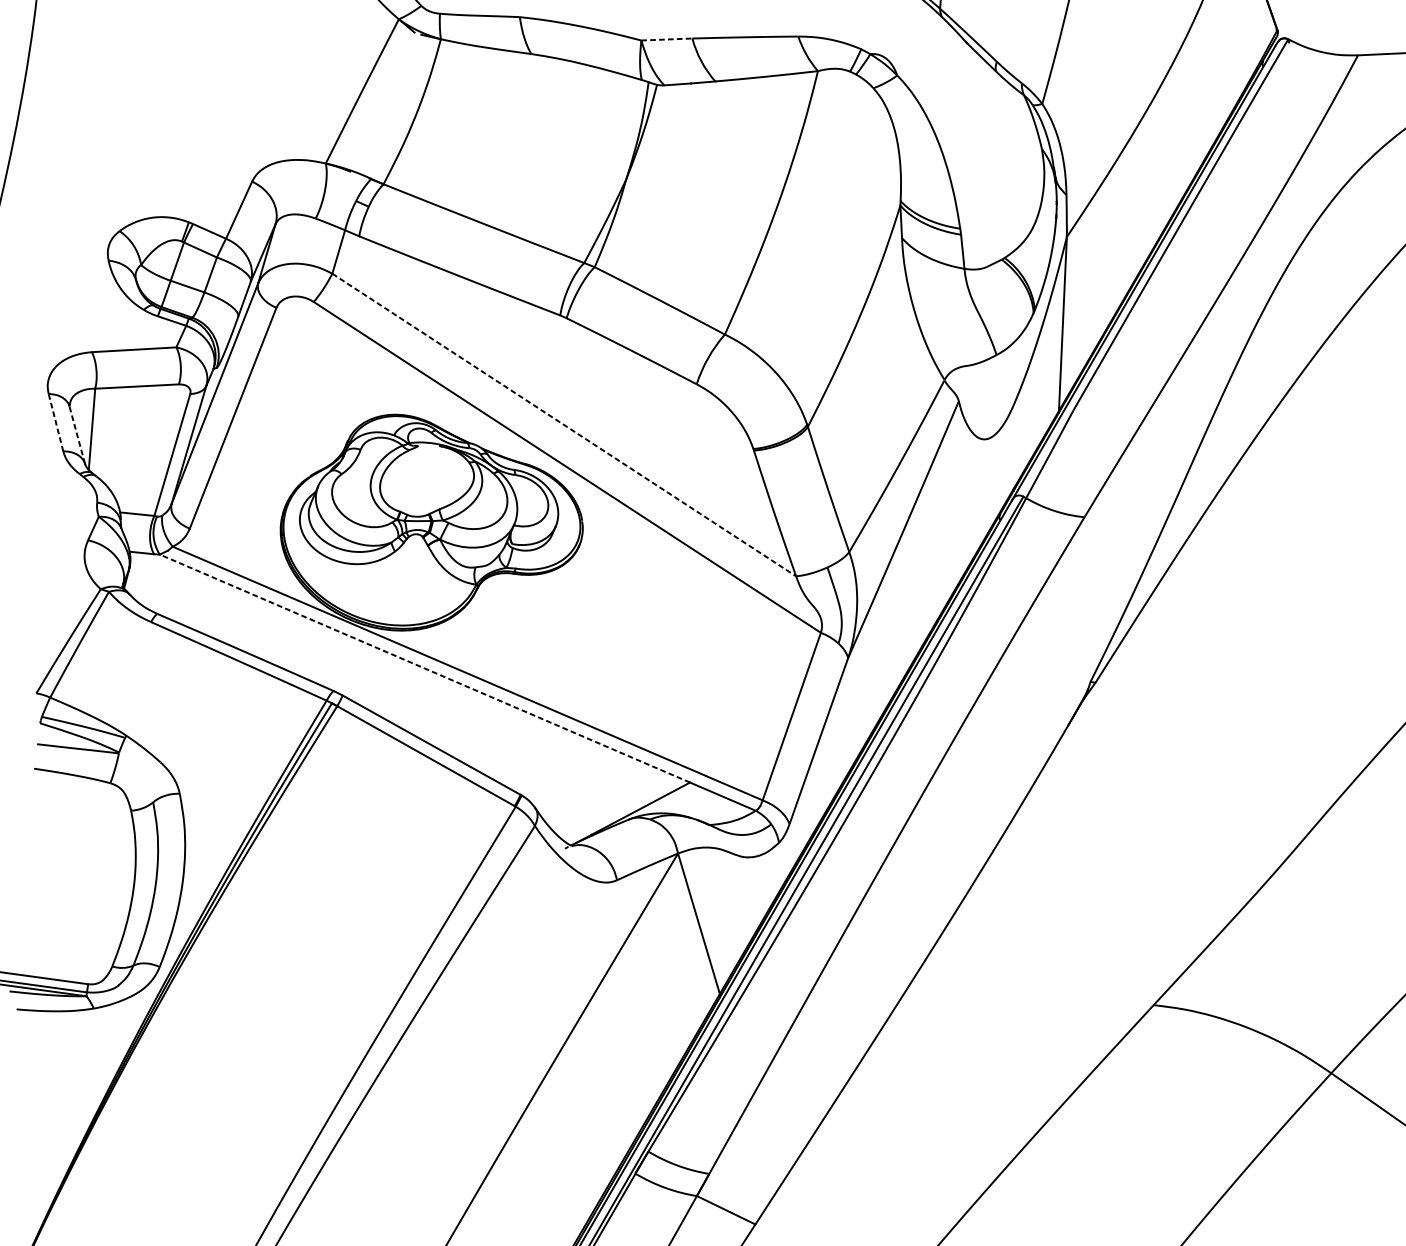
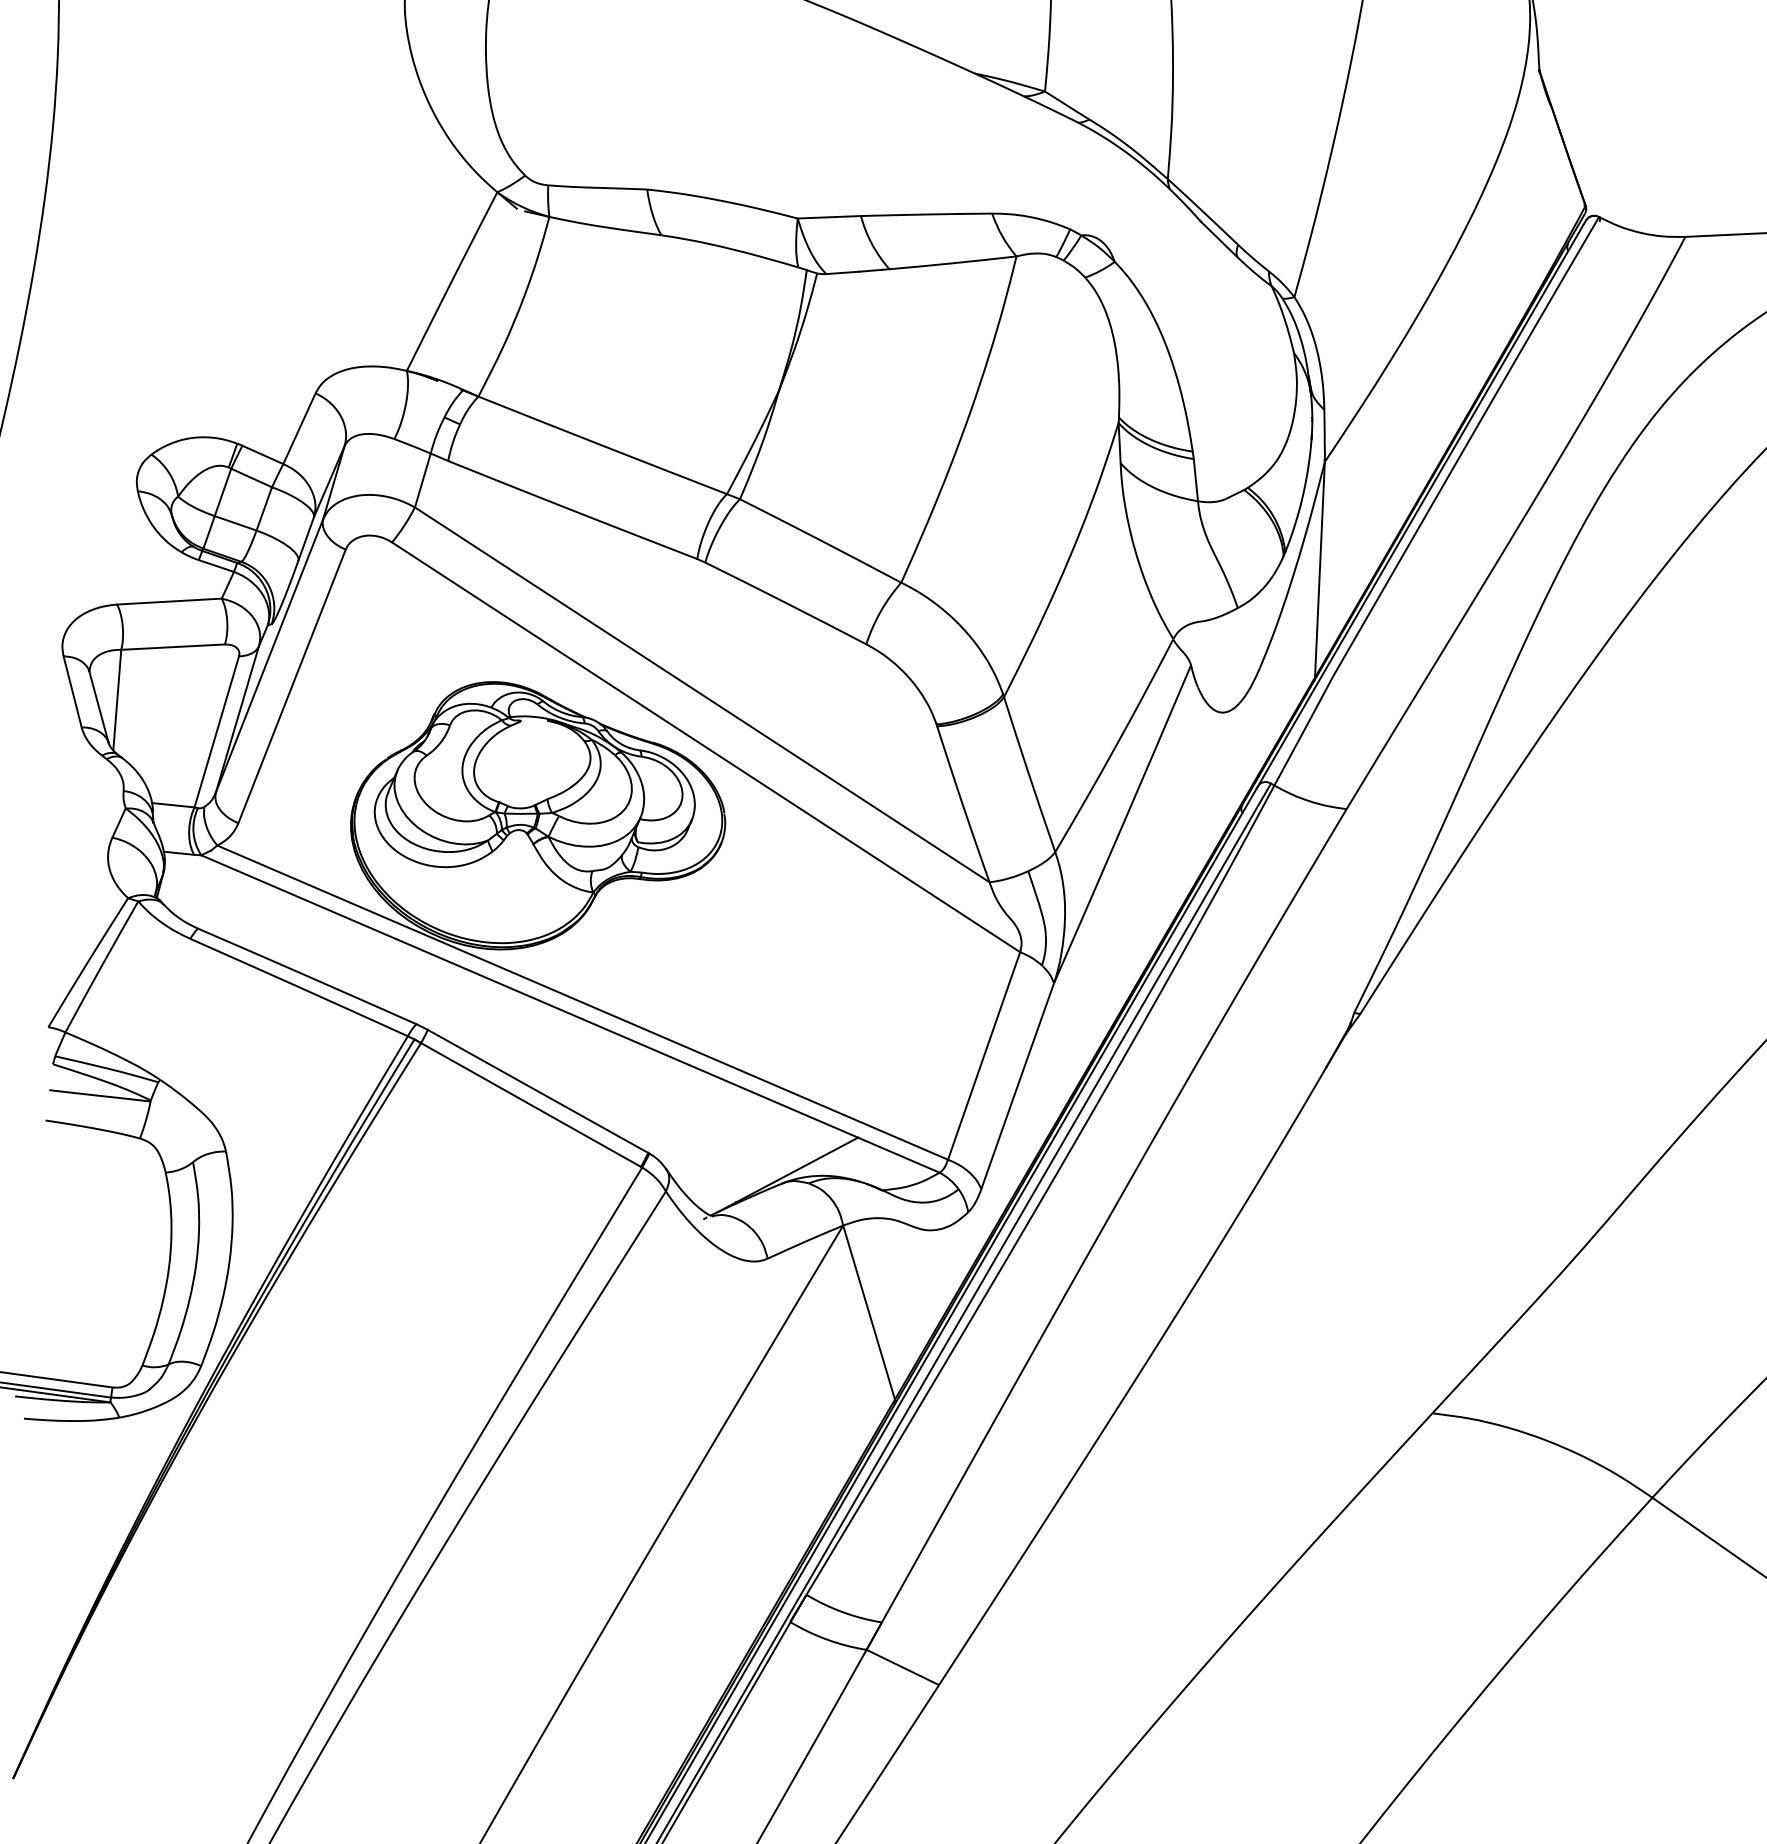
line: (666, 39) -> (829, 217), dashed -> solid
line: (55, 422) -> (72, 691), dashed -> solid
line: (564, 424) -> (702, 694), dashed -> solid
line: (76, 435) -> (98, 707), dashed -> solid
line: (424, 668) -> (529, 996), dashed -> solid

